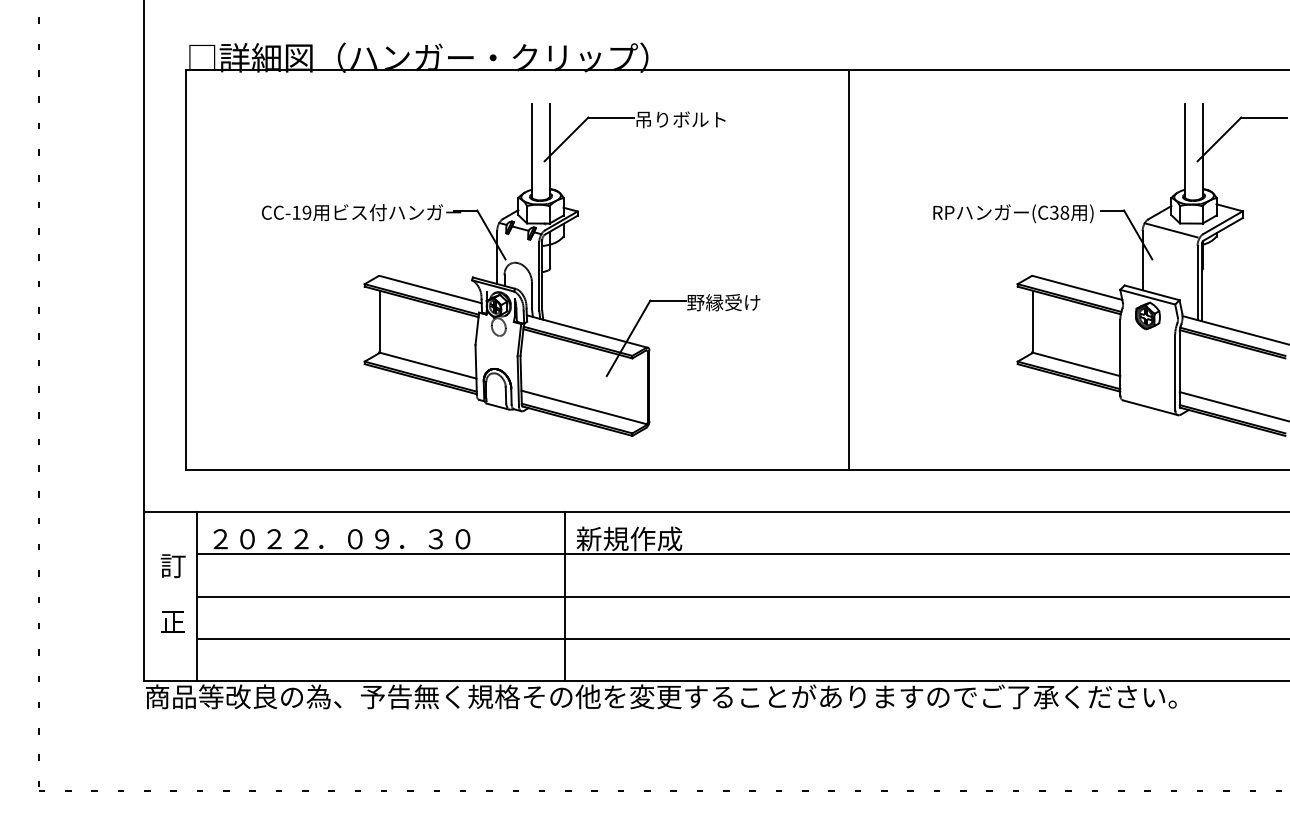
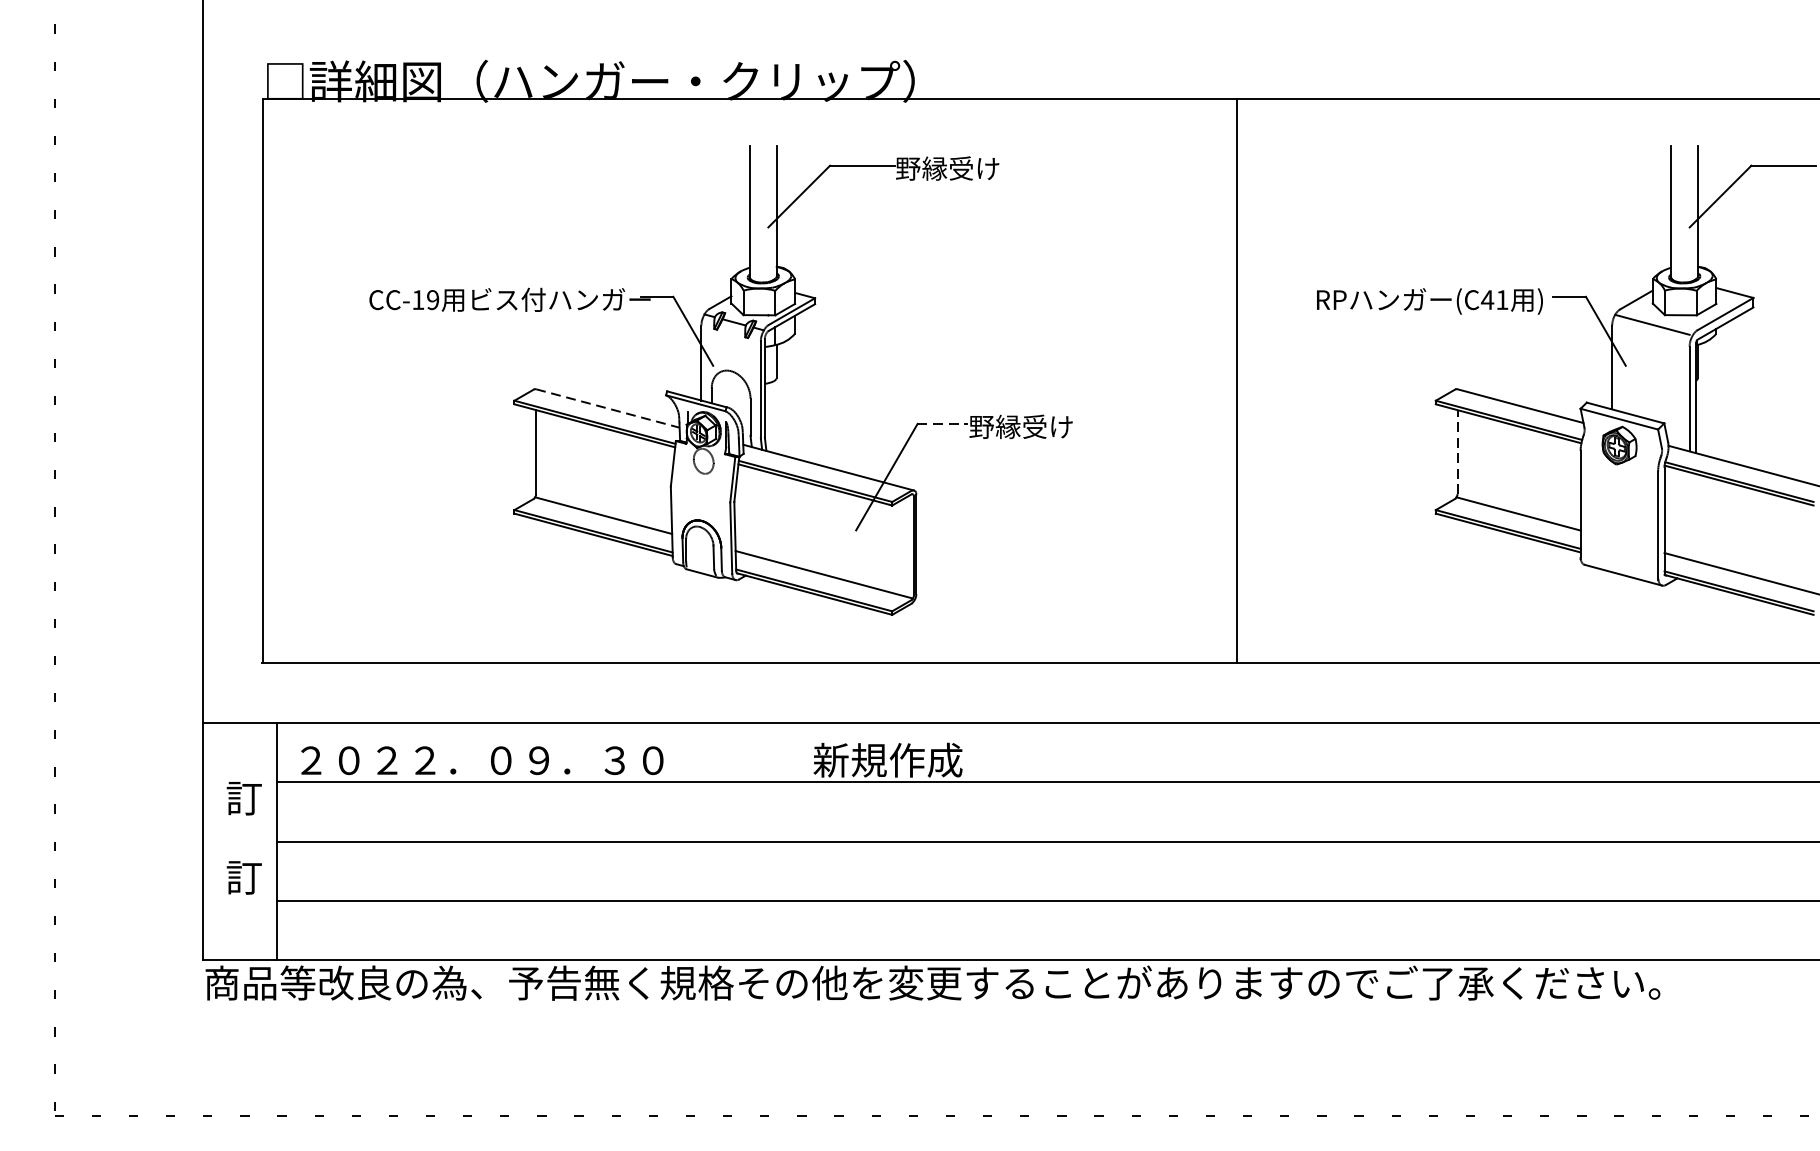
text: (680, 119) -> (960, 168), 吊りボルト -> 野縁受け
text: (1059, 212) -> (1494, 299), (C38 -> (C41
line: (849, 270) -> (1236, 381), moved
line: (430, 289) -> (607, 408), solid -> dashed
line: (668, 300) -> (943, 423), solid -> dashed
line: (1033, 320) -> (1458, 452), solid -> dashed
line: (565, 596) -> (797, 841), removed
text: (172, 622) -> (243, 878), 正 -> 訂

